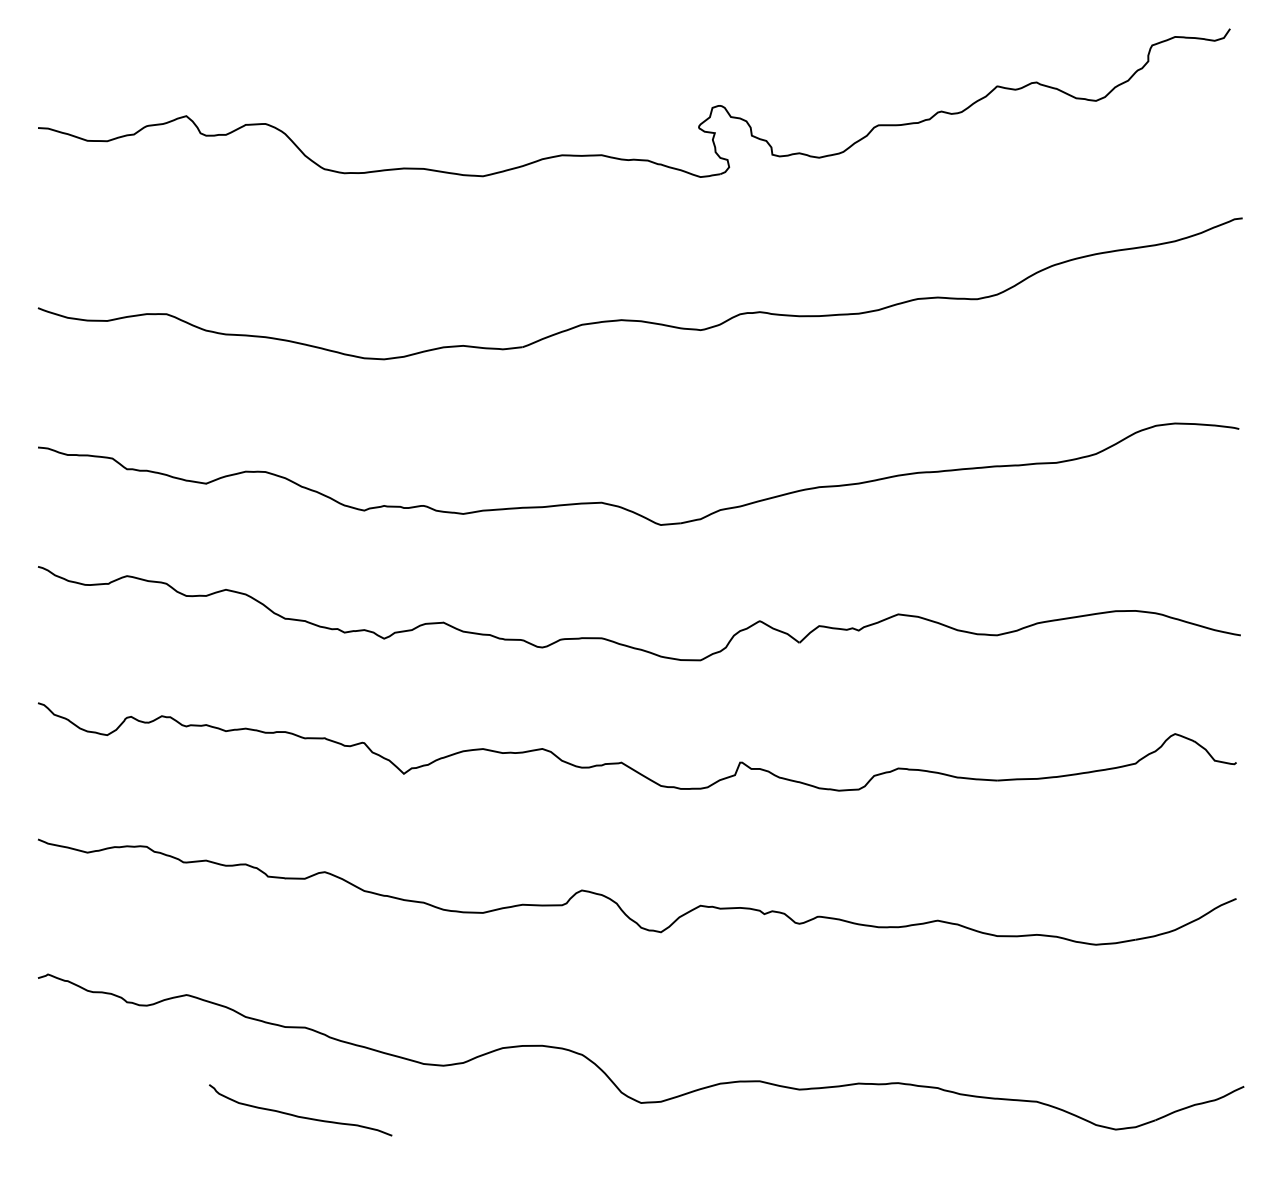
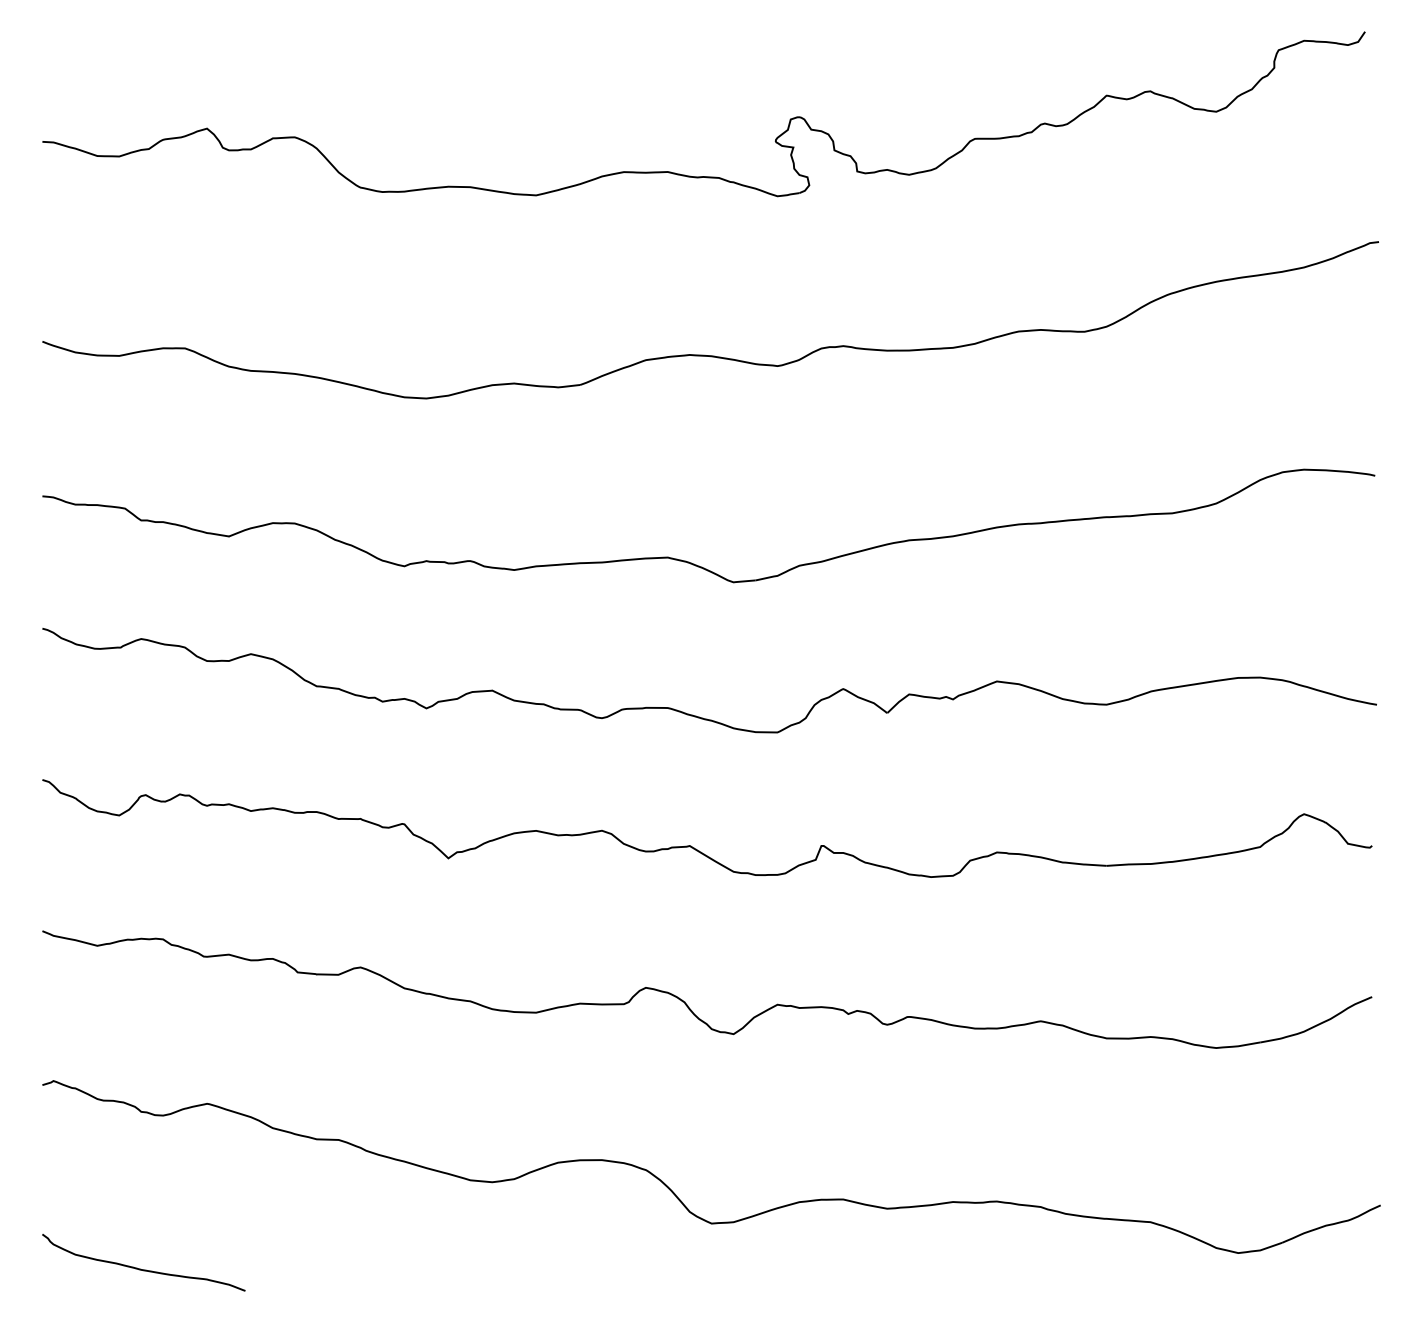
curve: (297, 1115) -> (140, 1268), moved

